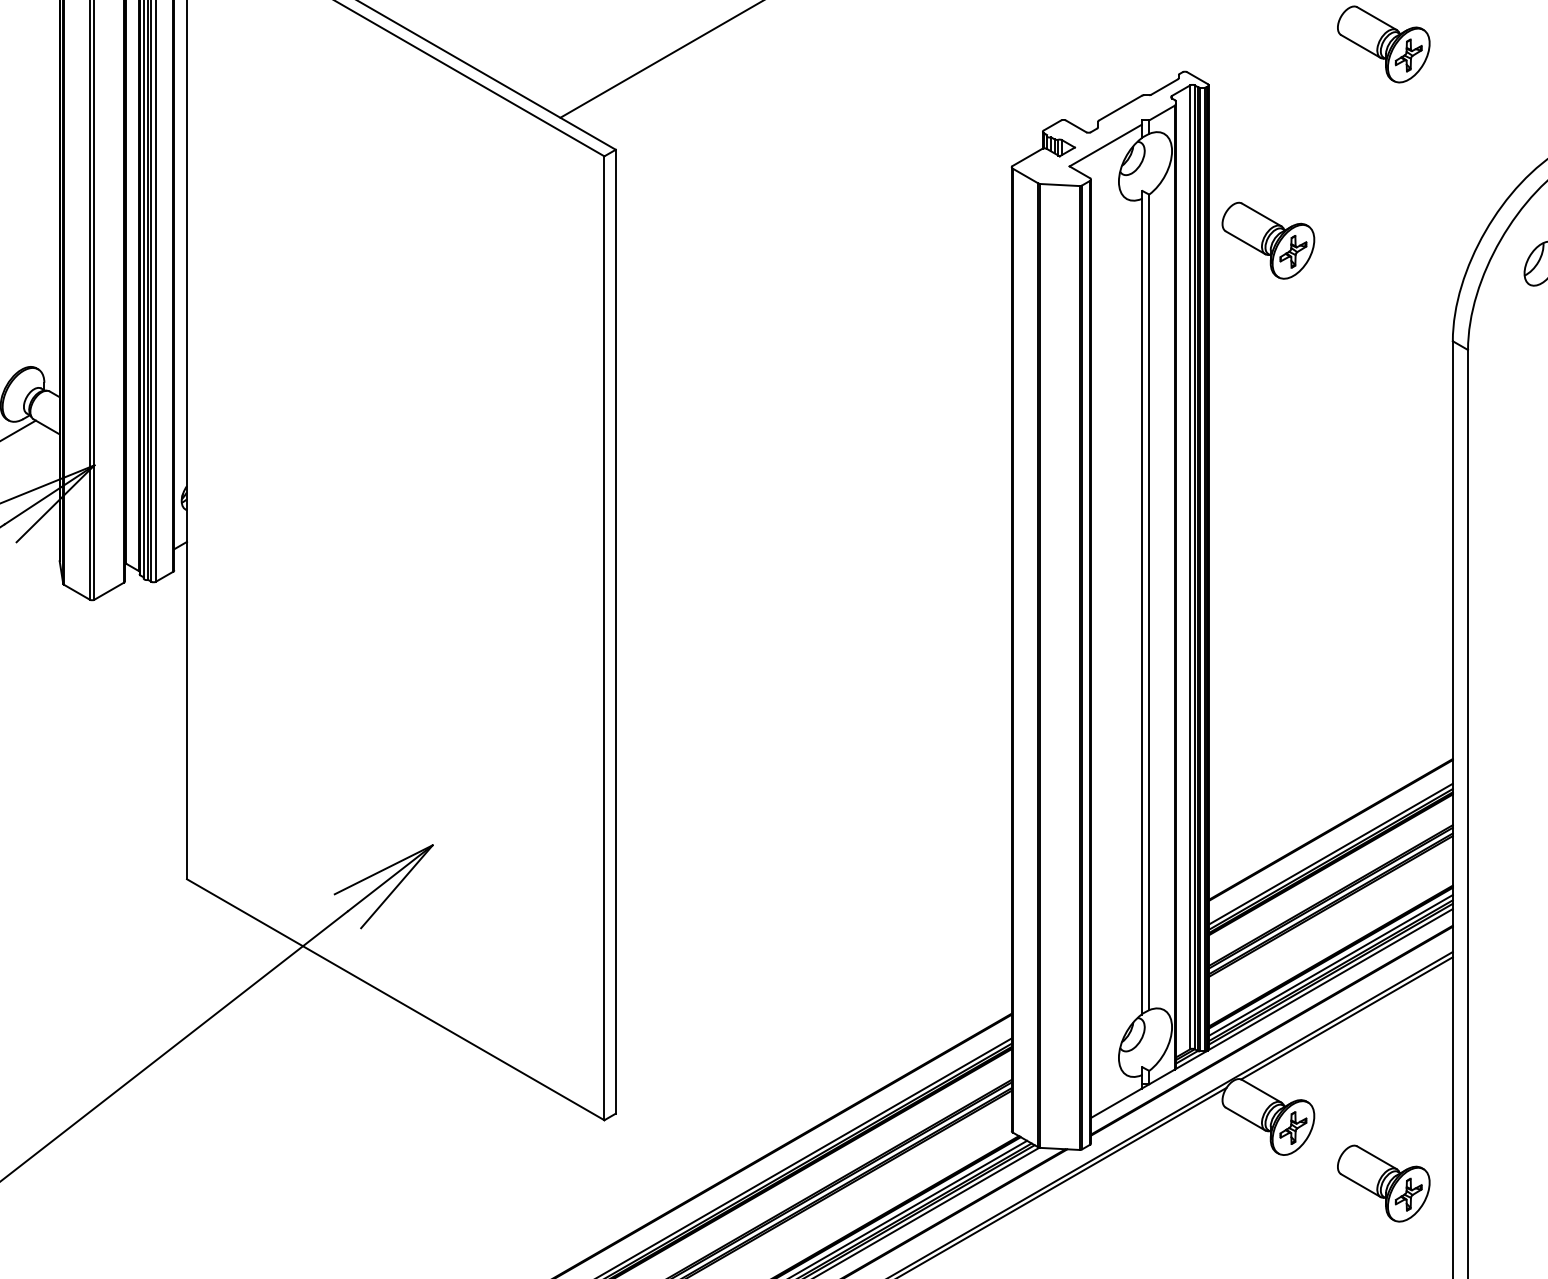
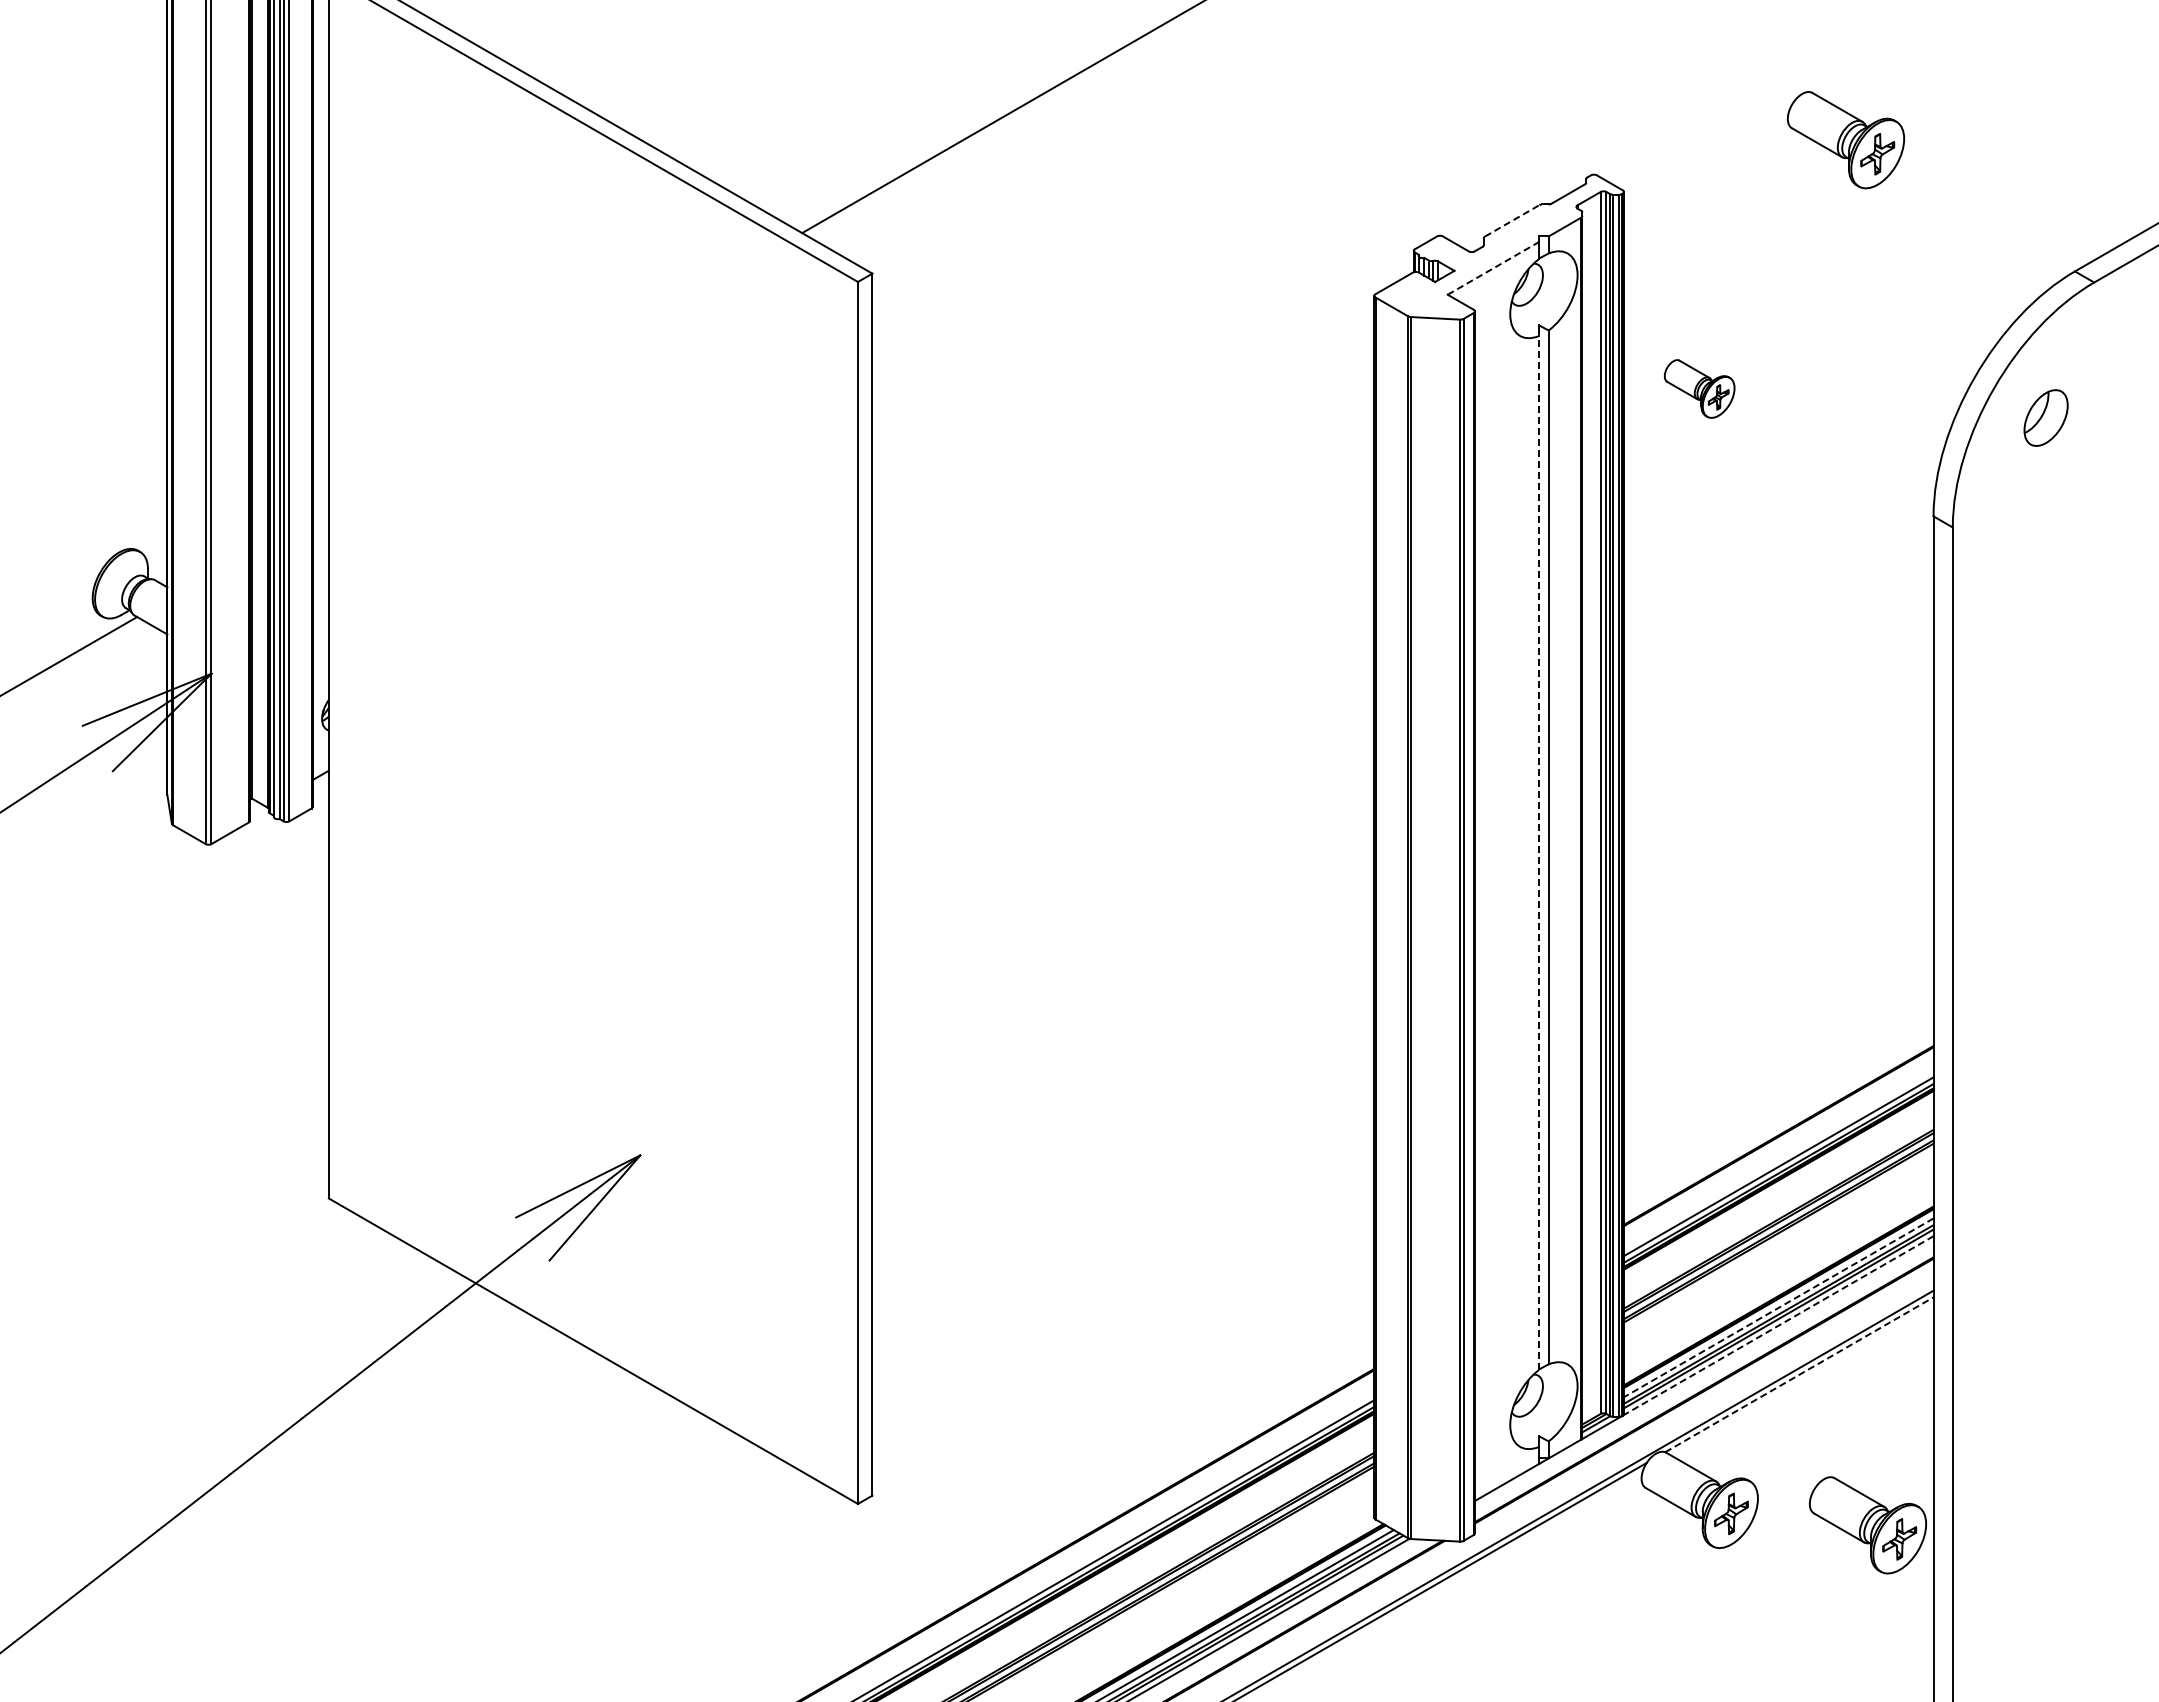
line: (1120, 107) -> (1512, 220), solid -> dashed
line: (1105, 145) -> (1493, 268), solid -> dashed
part: (1268, 240) -> (1699, 388), size x0.6
line: (1142, 606) -> (1539, 852), solid -> dashed
line: (1330, 965) -> (1778, 1307), solid -> dashed
line: (1330, 979) -> (1778, 1325), solid -> dashed
line: (1347, 1018) -> (1799, 1374), solid -> dashed
part: (1383, 1183) -> (1867, 1525), moved

